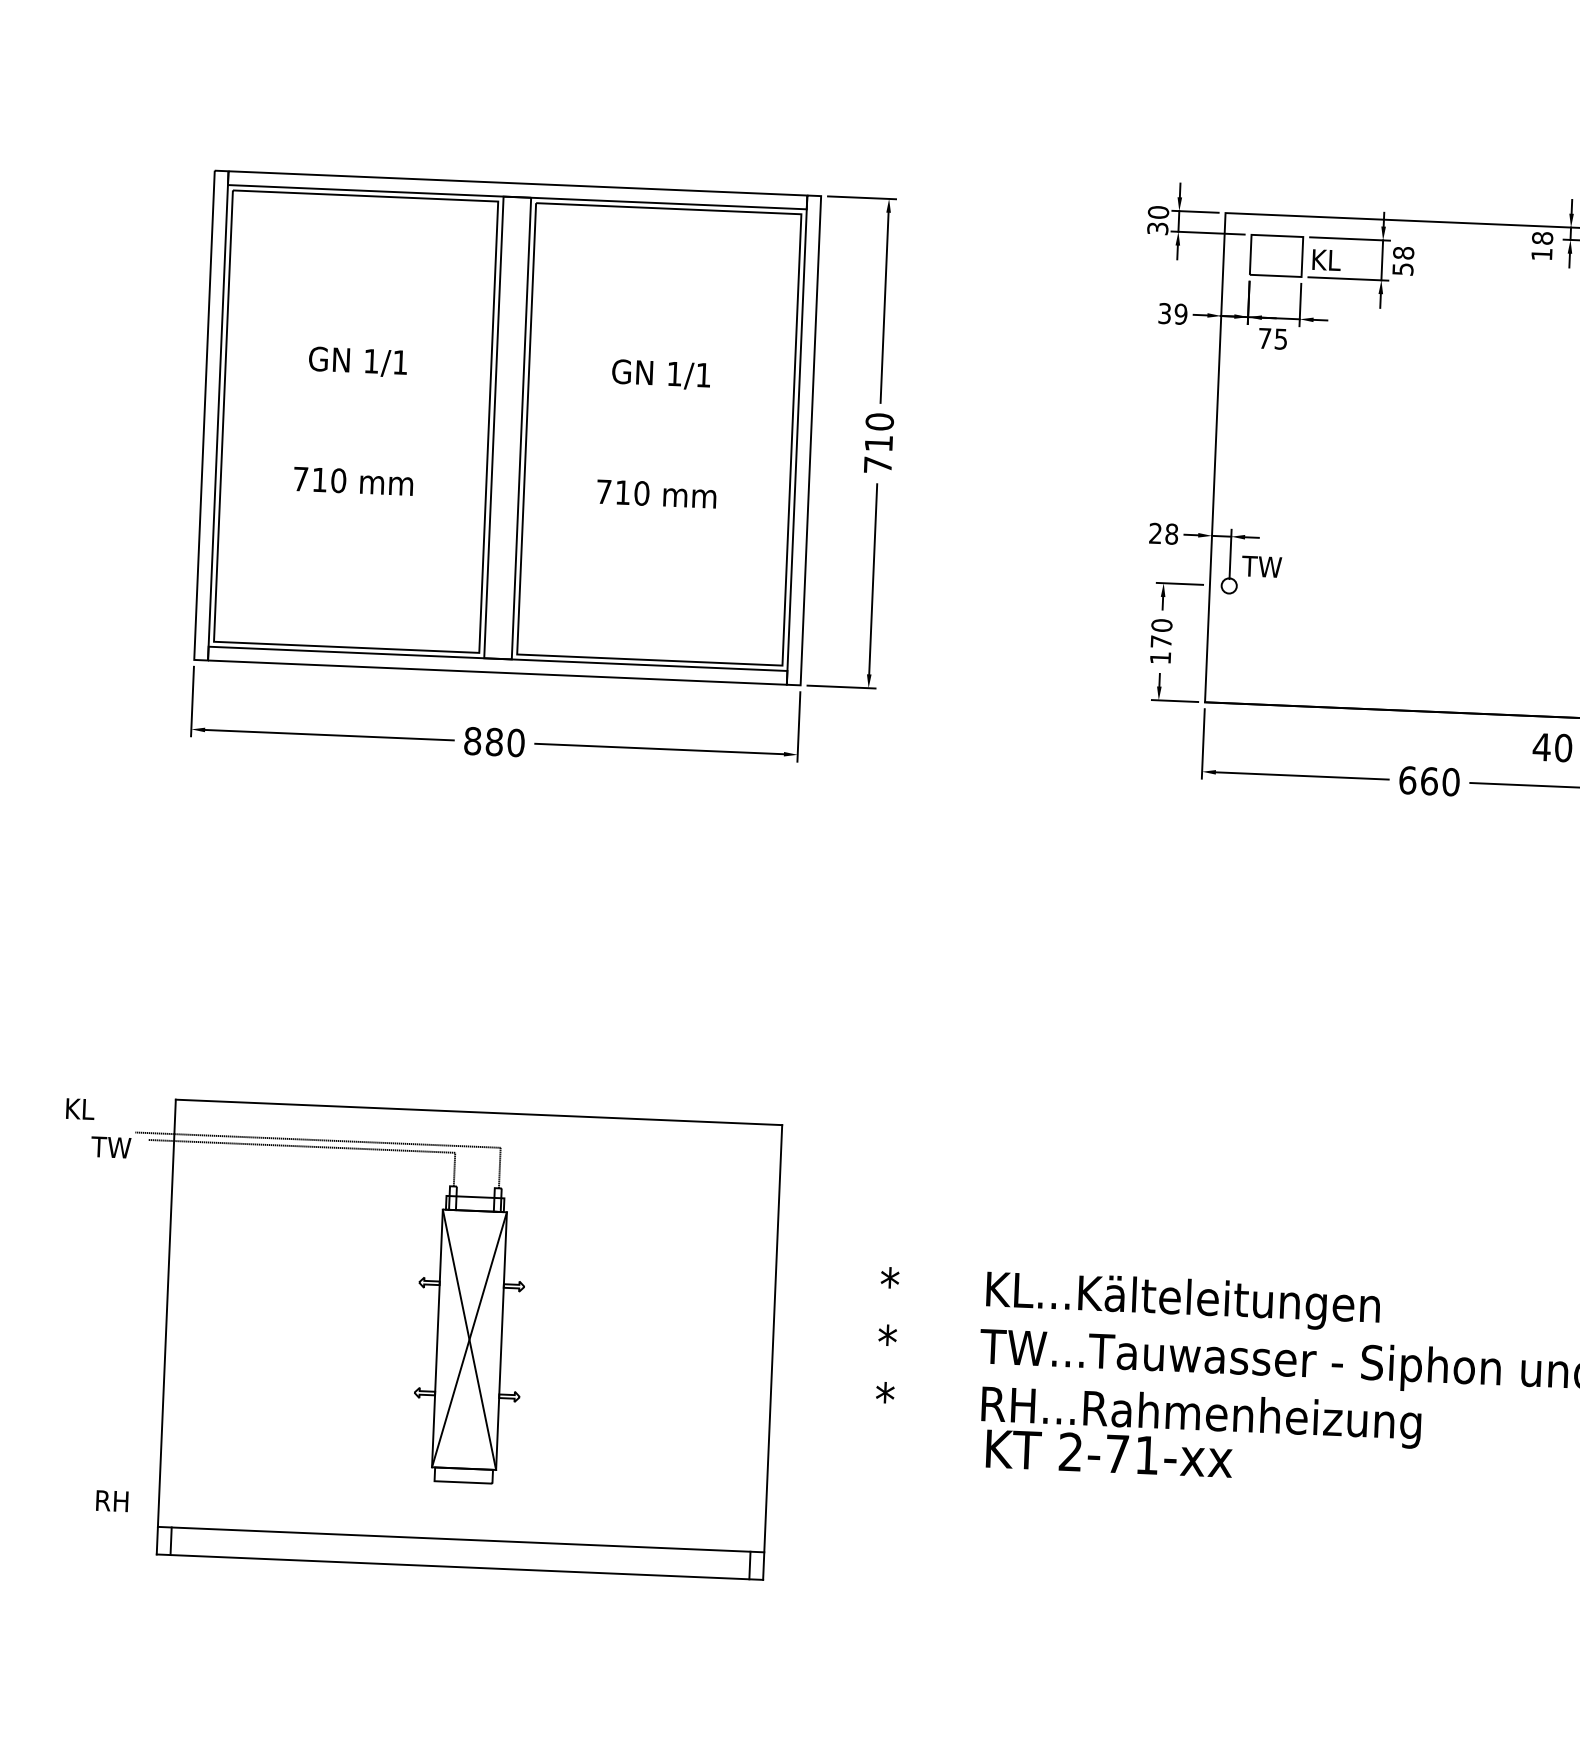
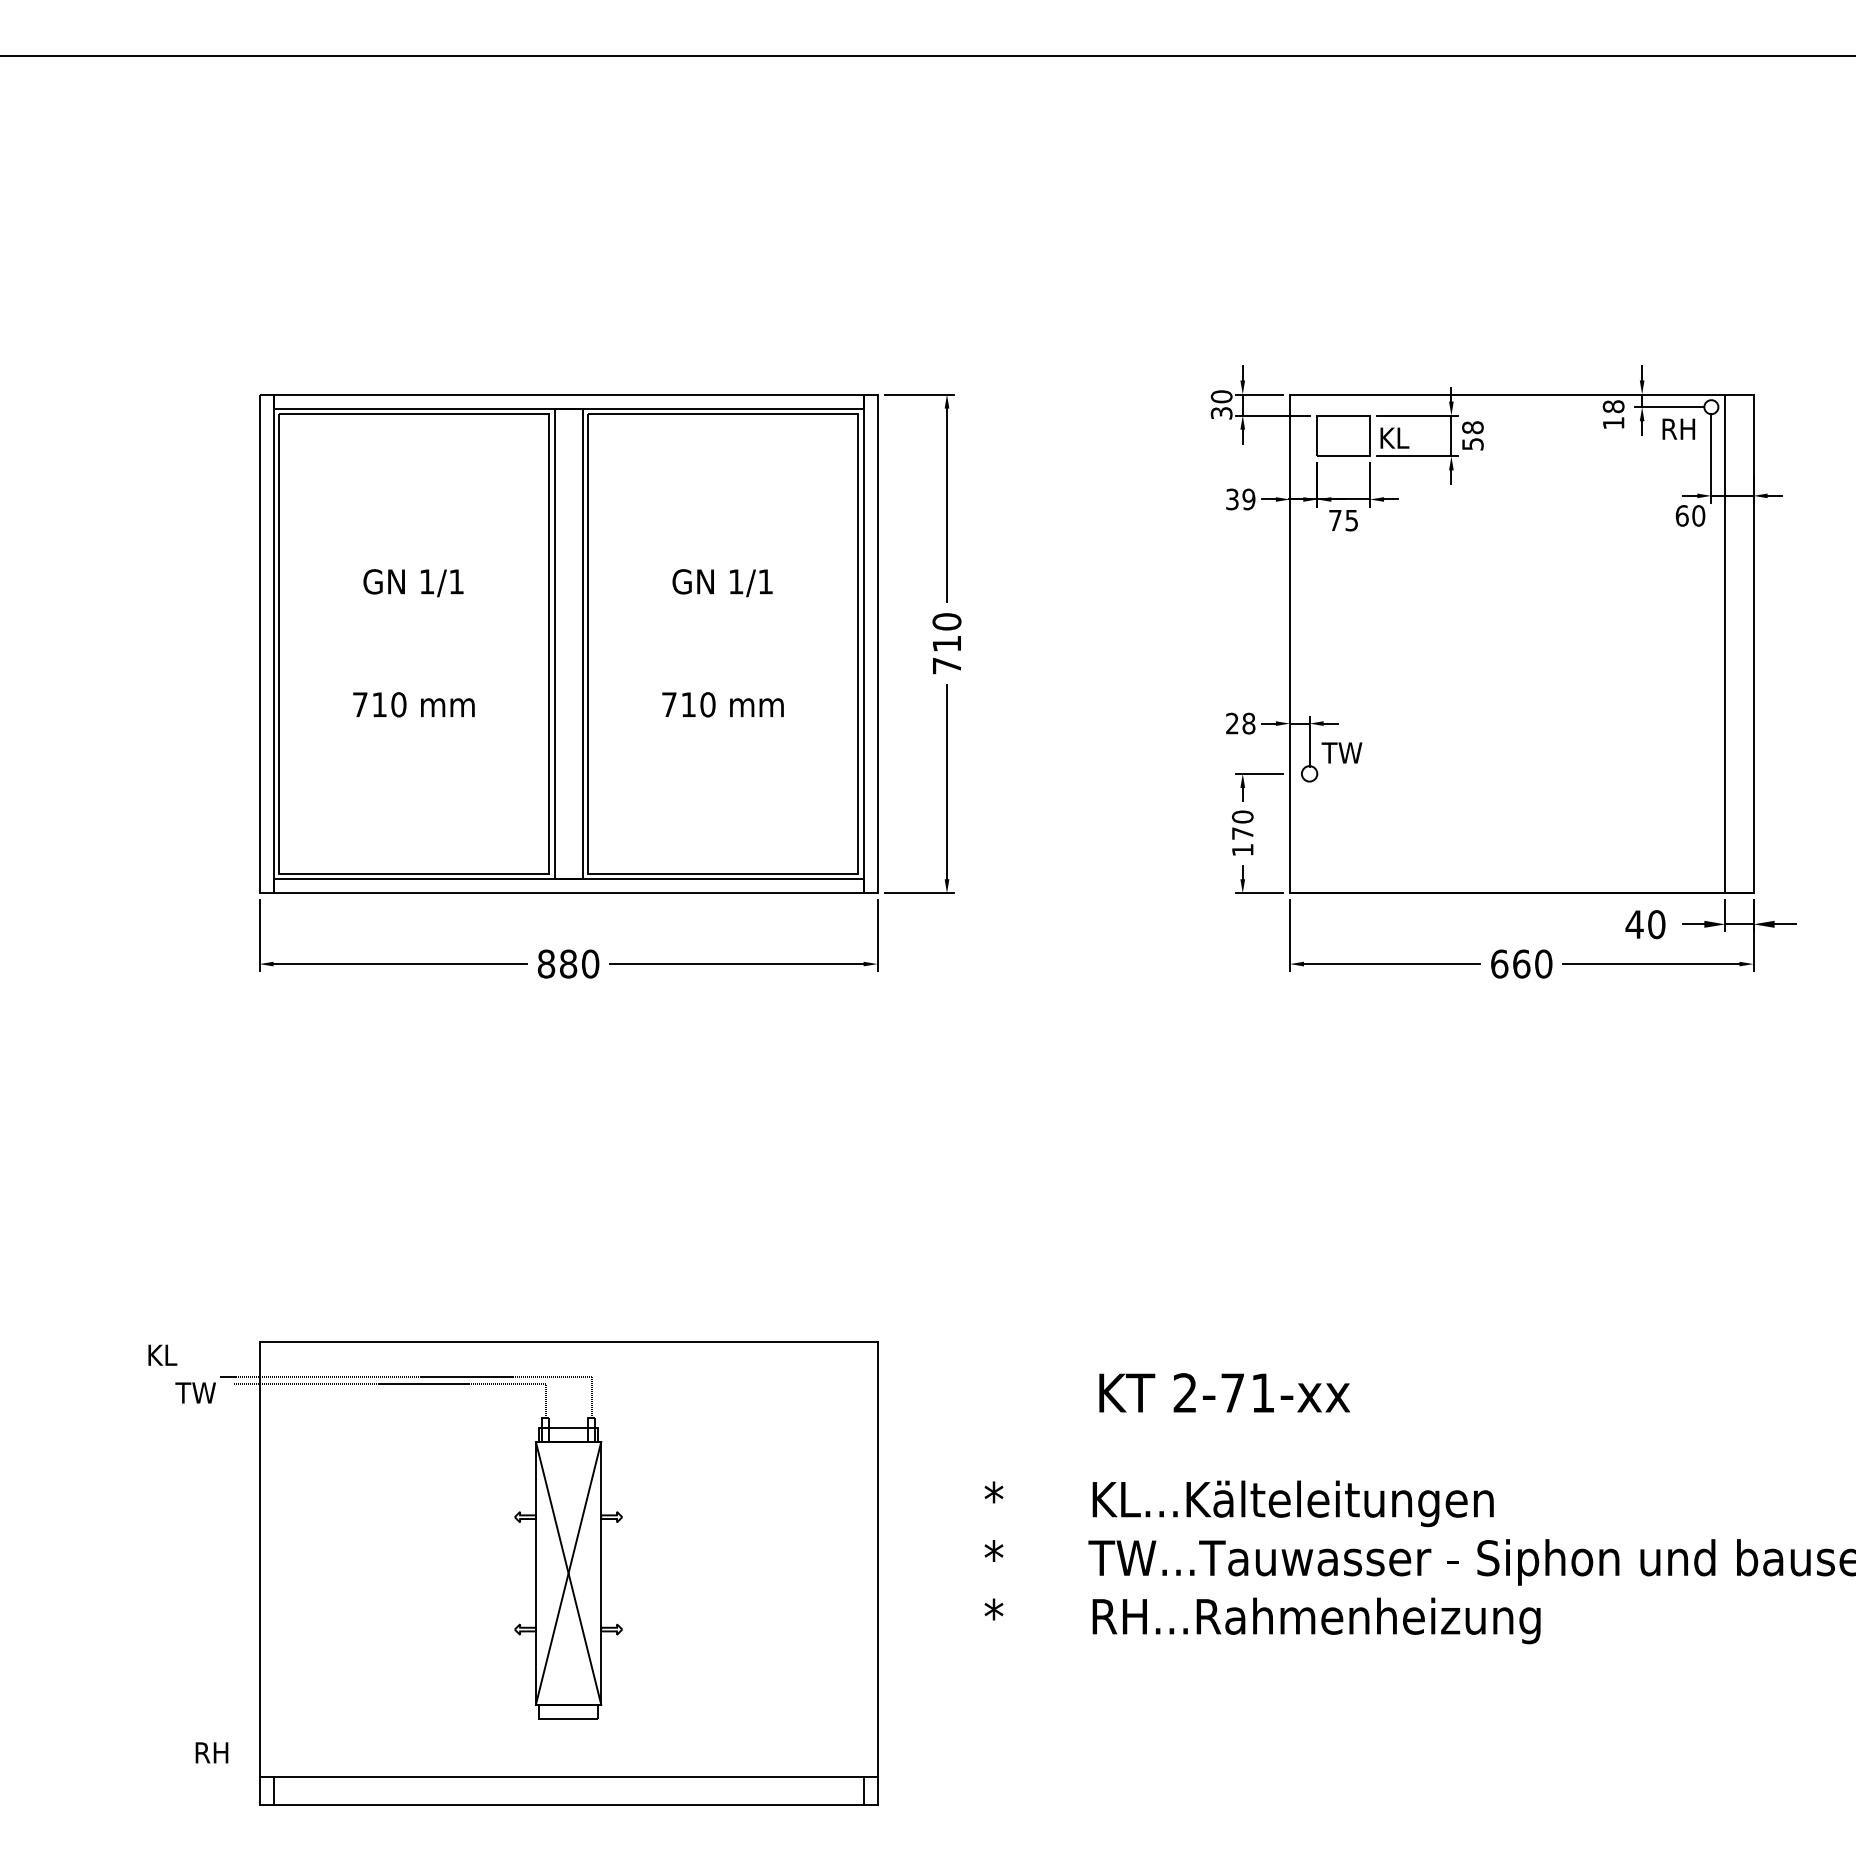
text: (1109, 1453) -> (1224, 1392), moved

